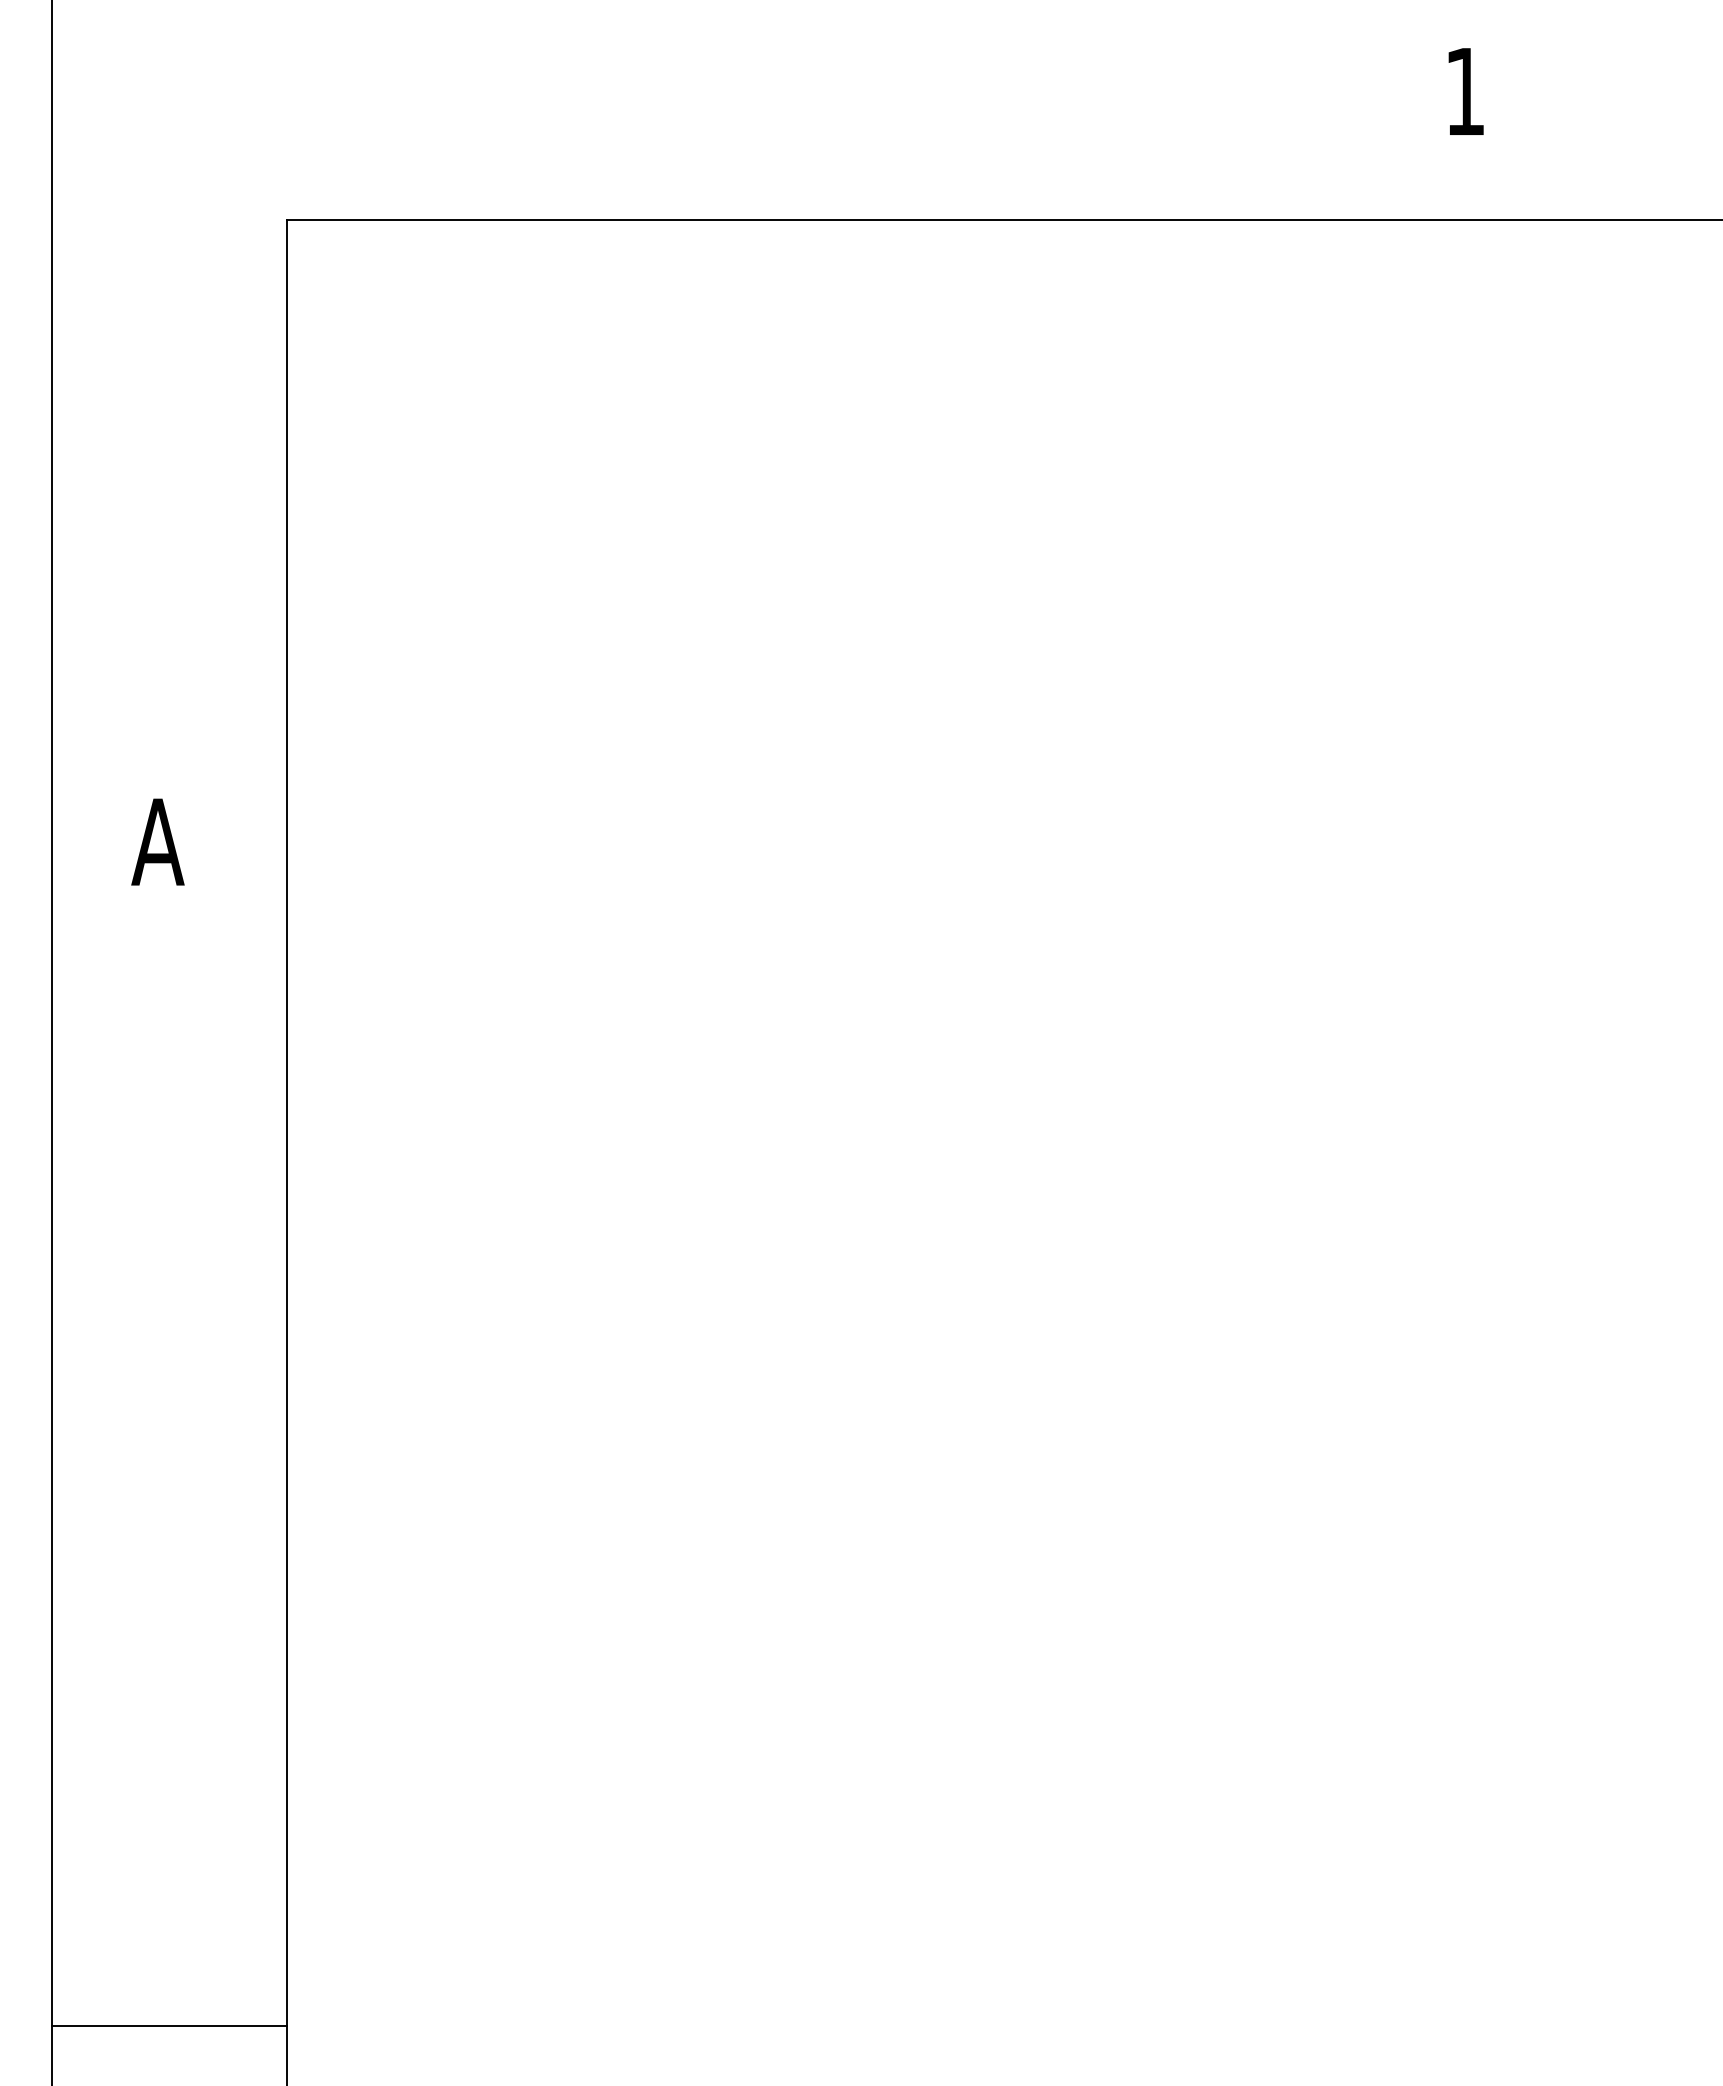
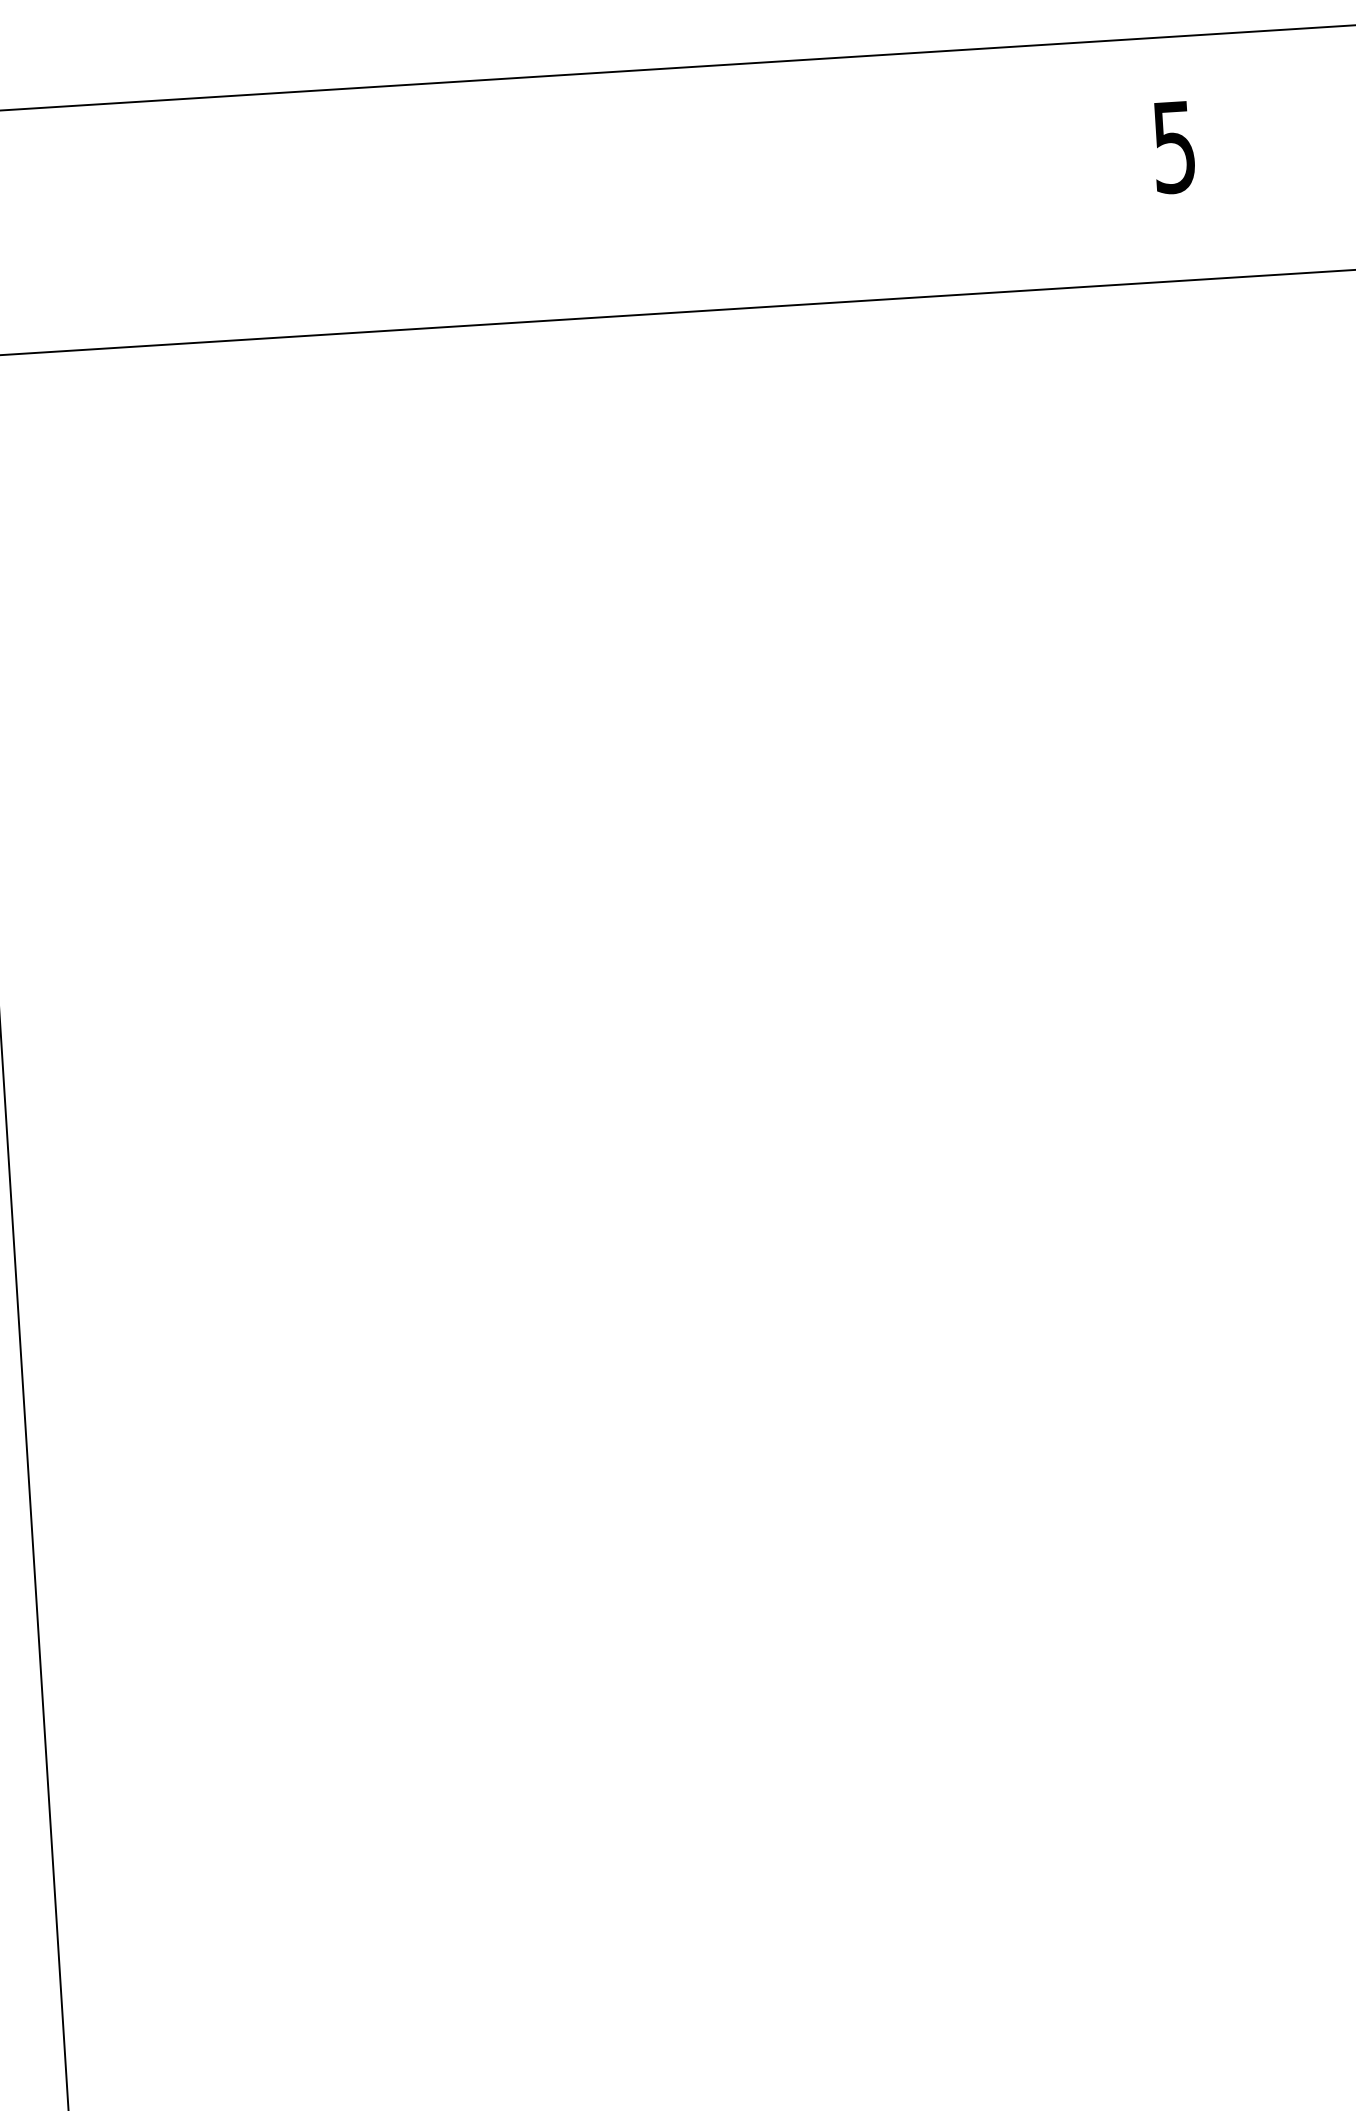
text: (1464, 92) -> (1173, 148), 1 -> 5

